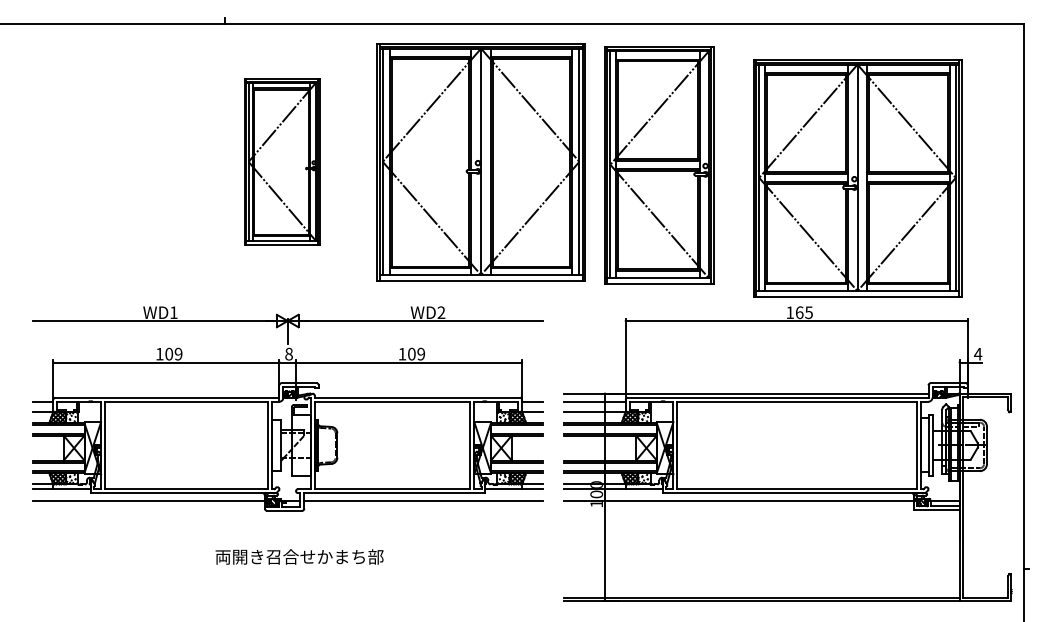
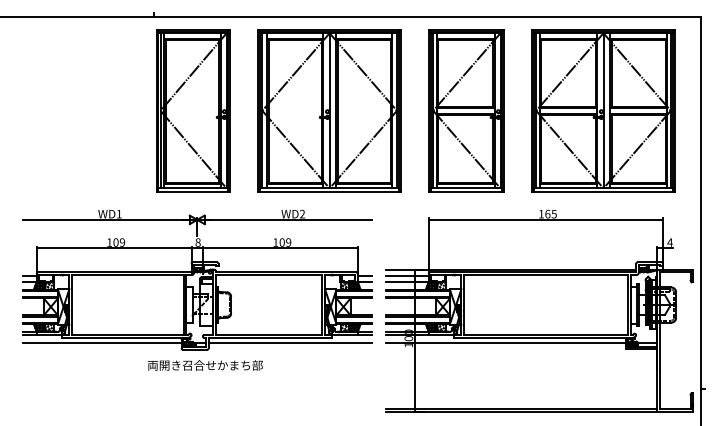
part: (282, 161) -> (193, 110), size x1.43
part: (658, 164) -> (466, 110), moved
part: (857, 177) -> (603, 110), moved
text: (299, 557) -> (205, 365), moved

